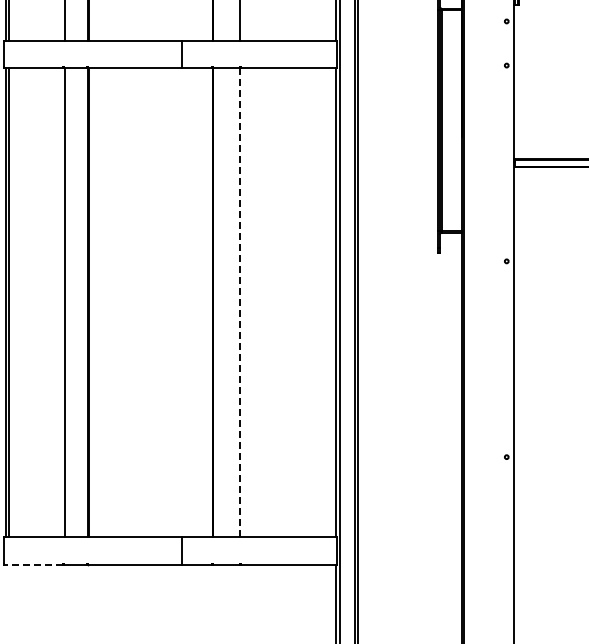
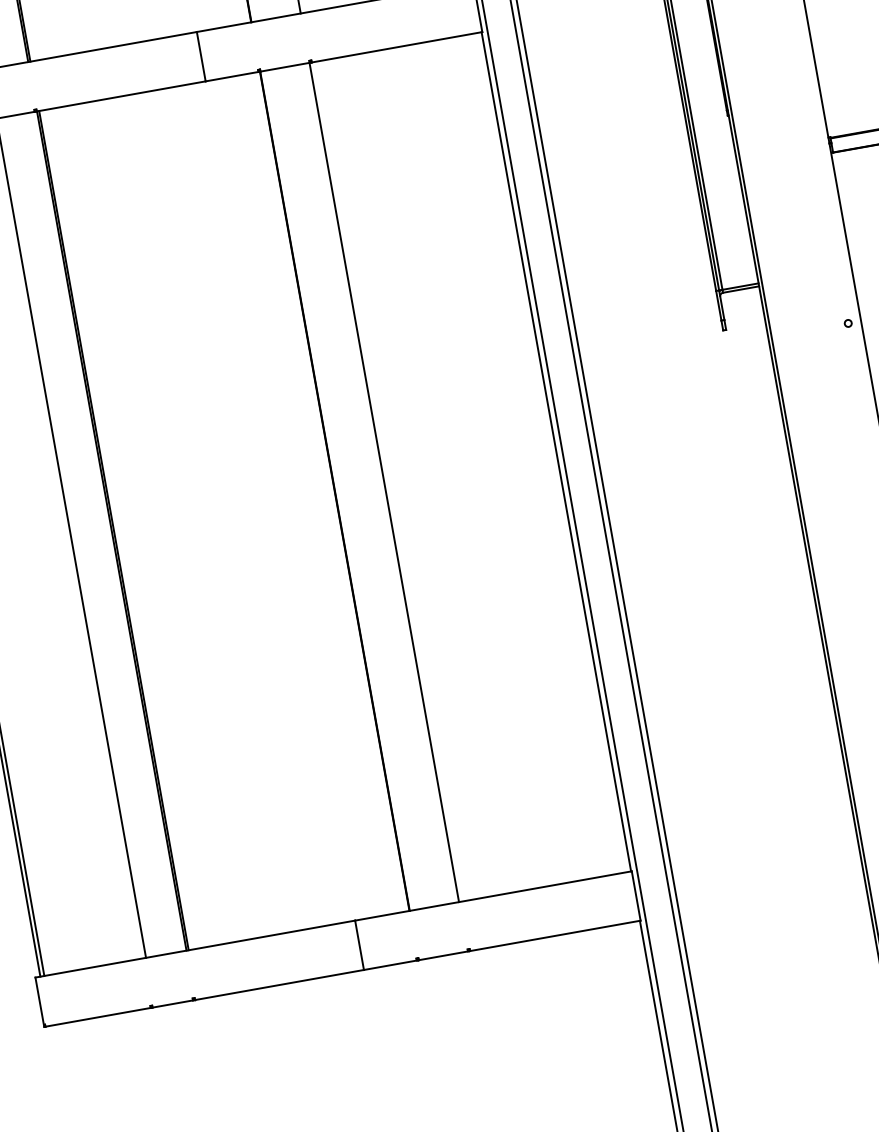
line: (240, 302) -> (384, 481), dashed -> solid
line: (33, 564) -> (97, 1016), dashed -> solid

